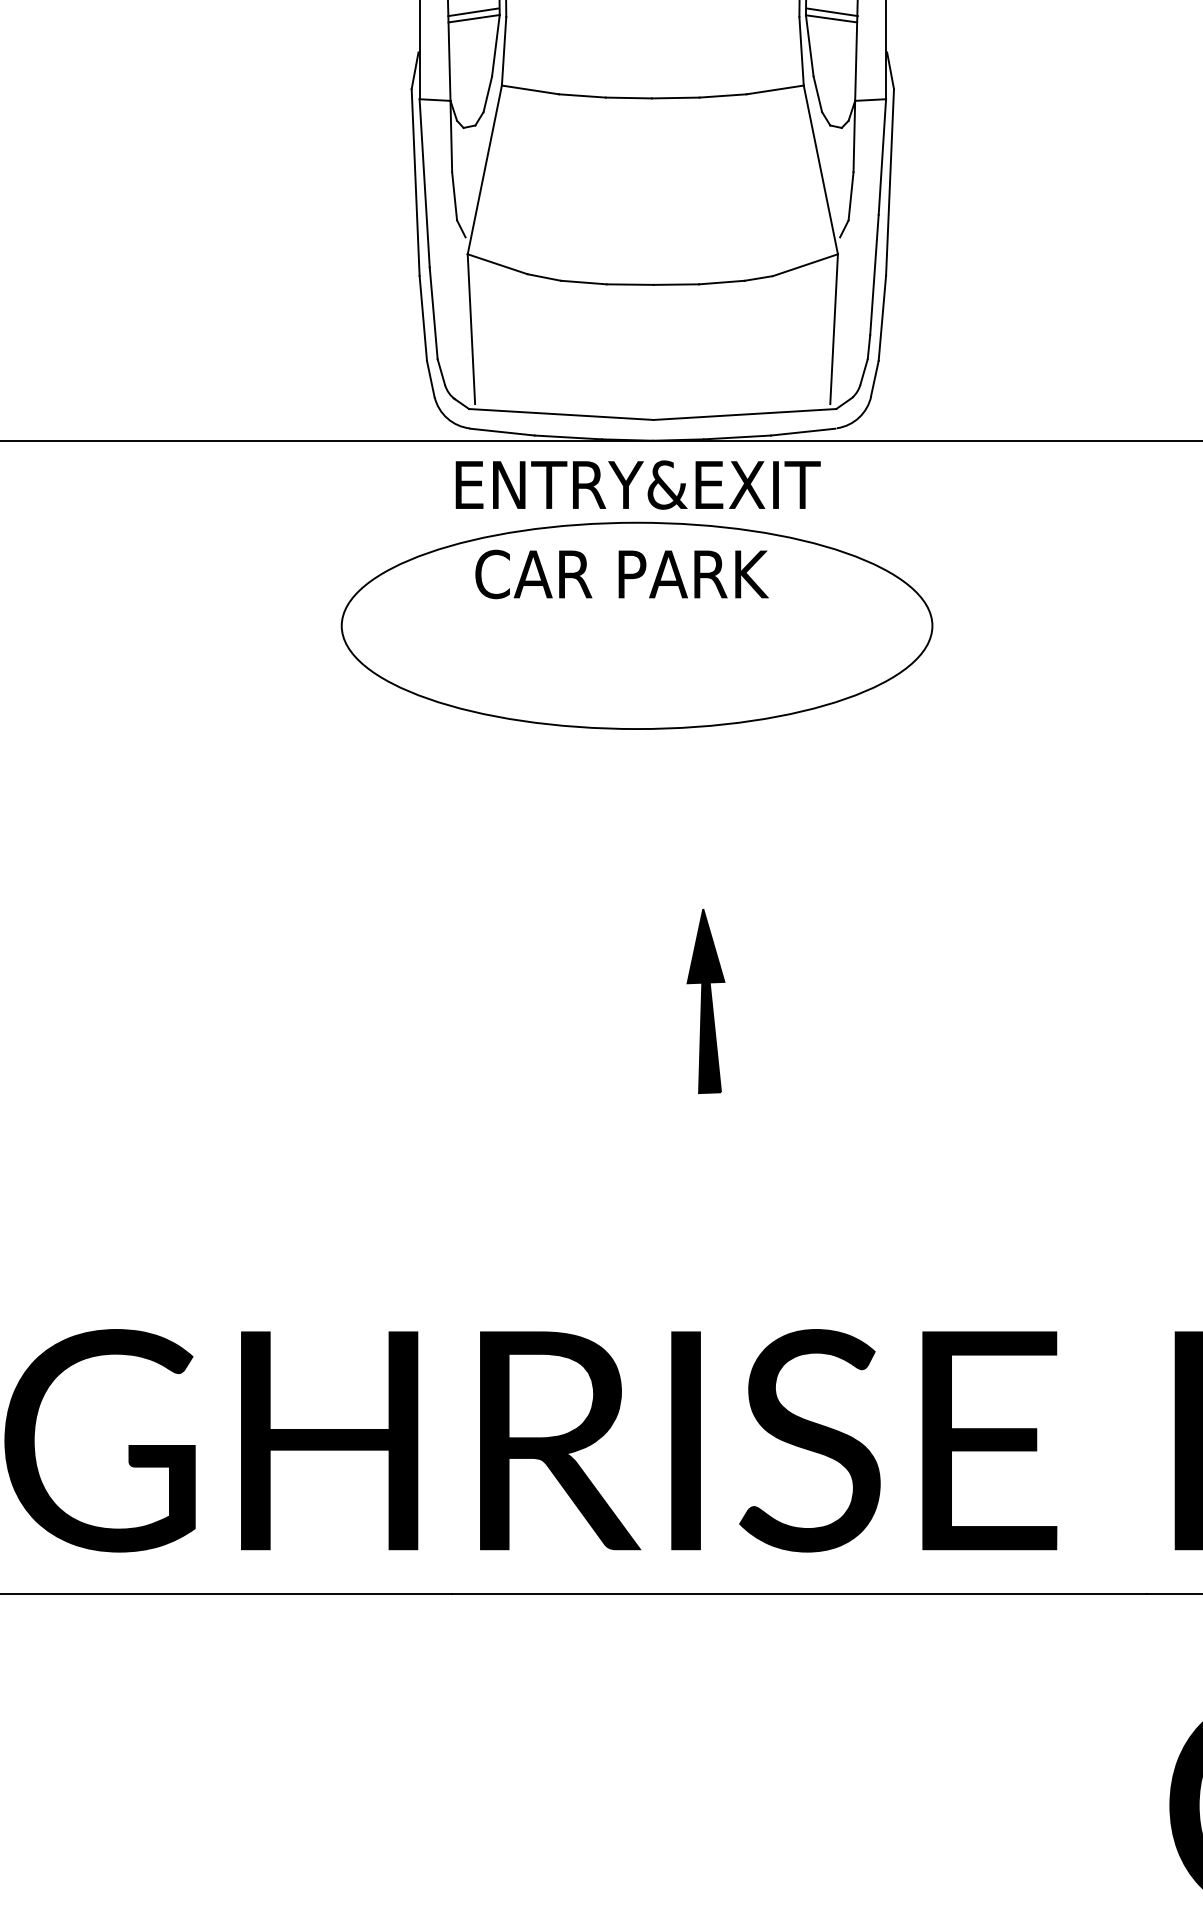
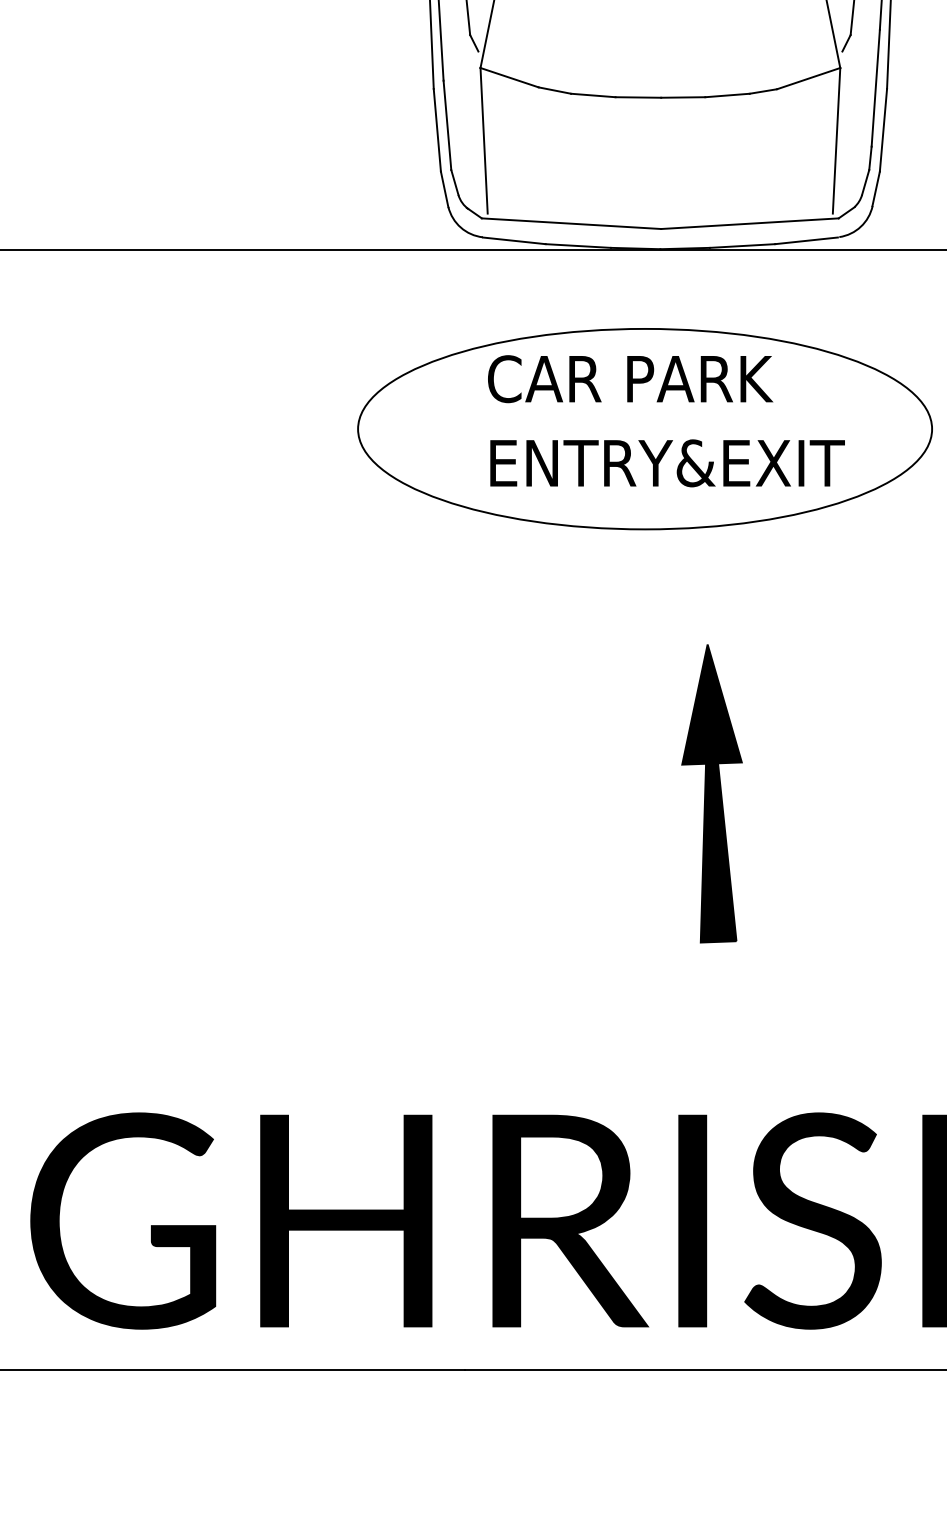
text: (637, 484) -> (666, 462), moved
part: (705, 1001) -> (711, 794), size x1.67

